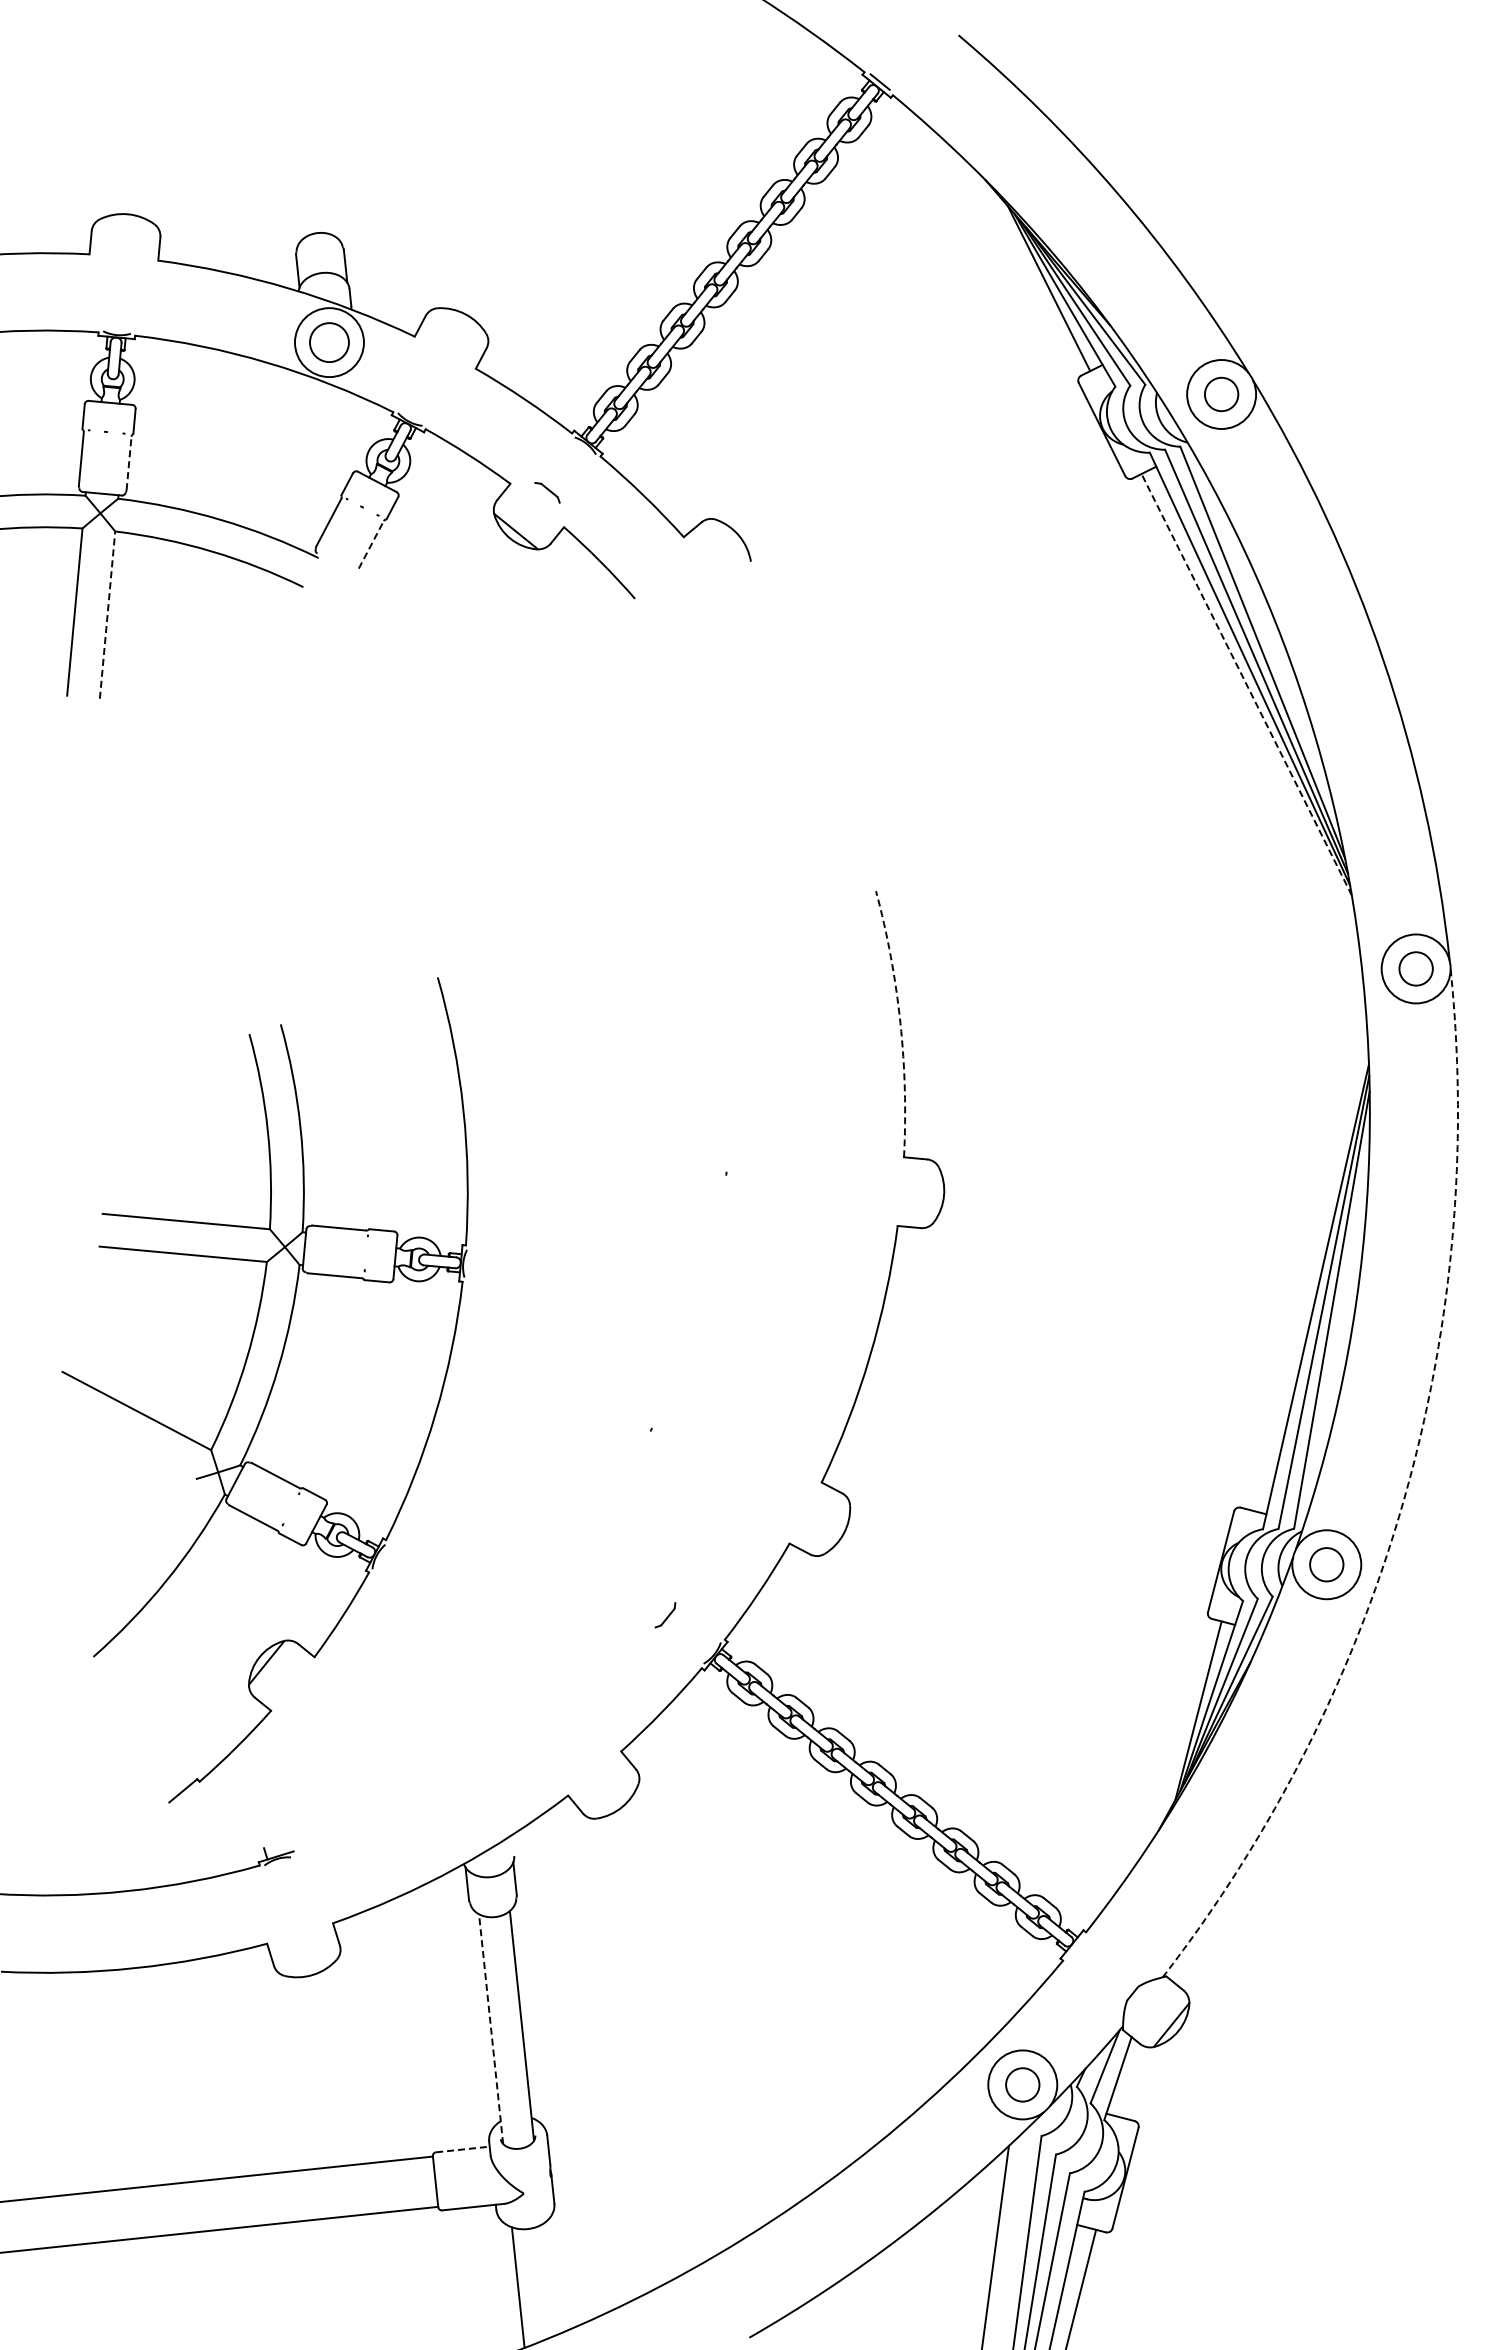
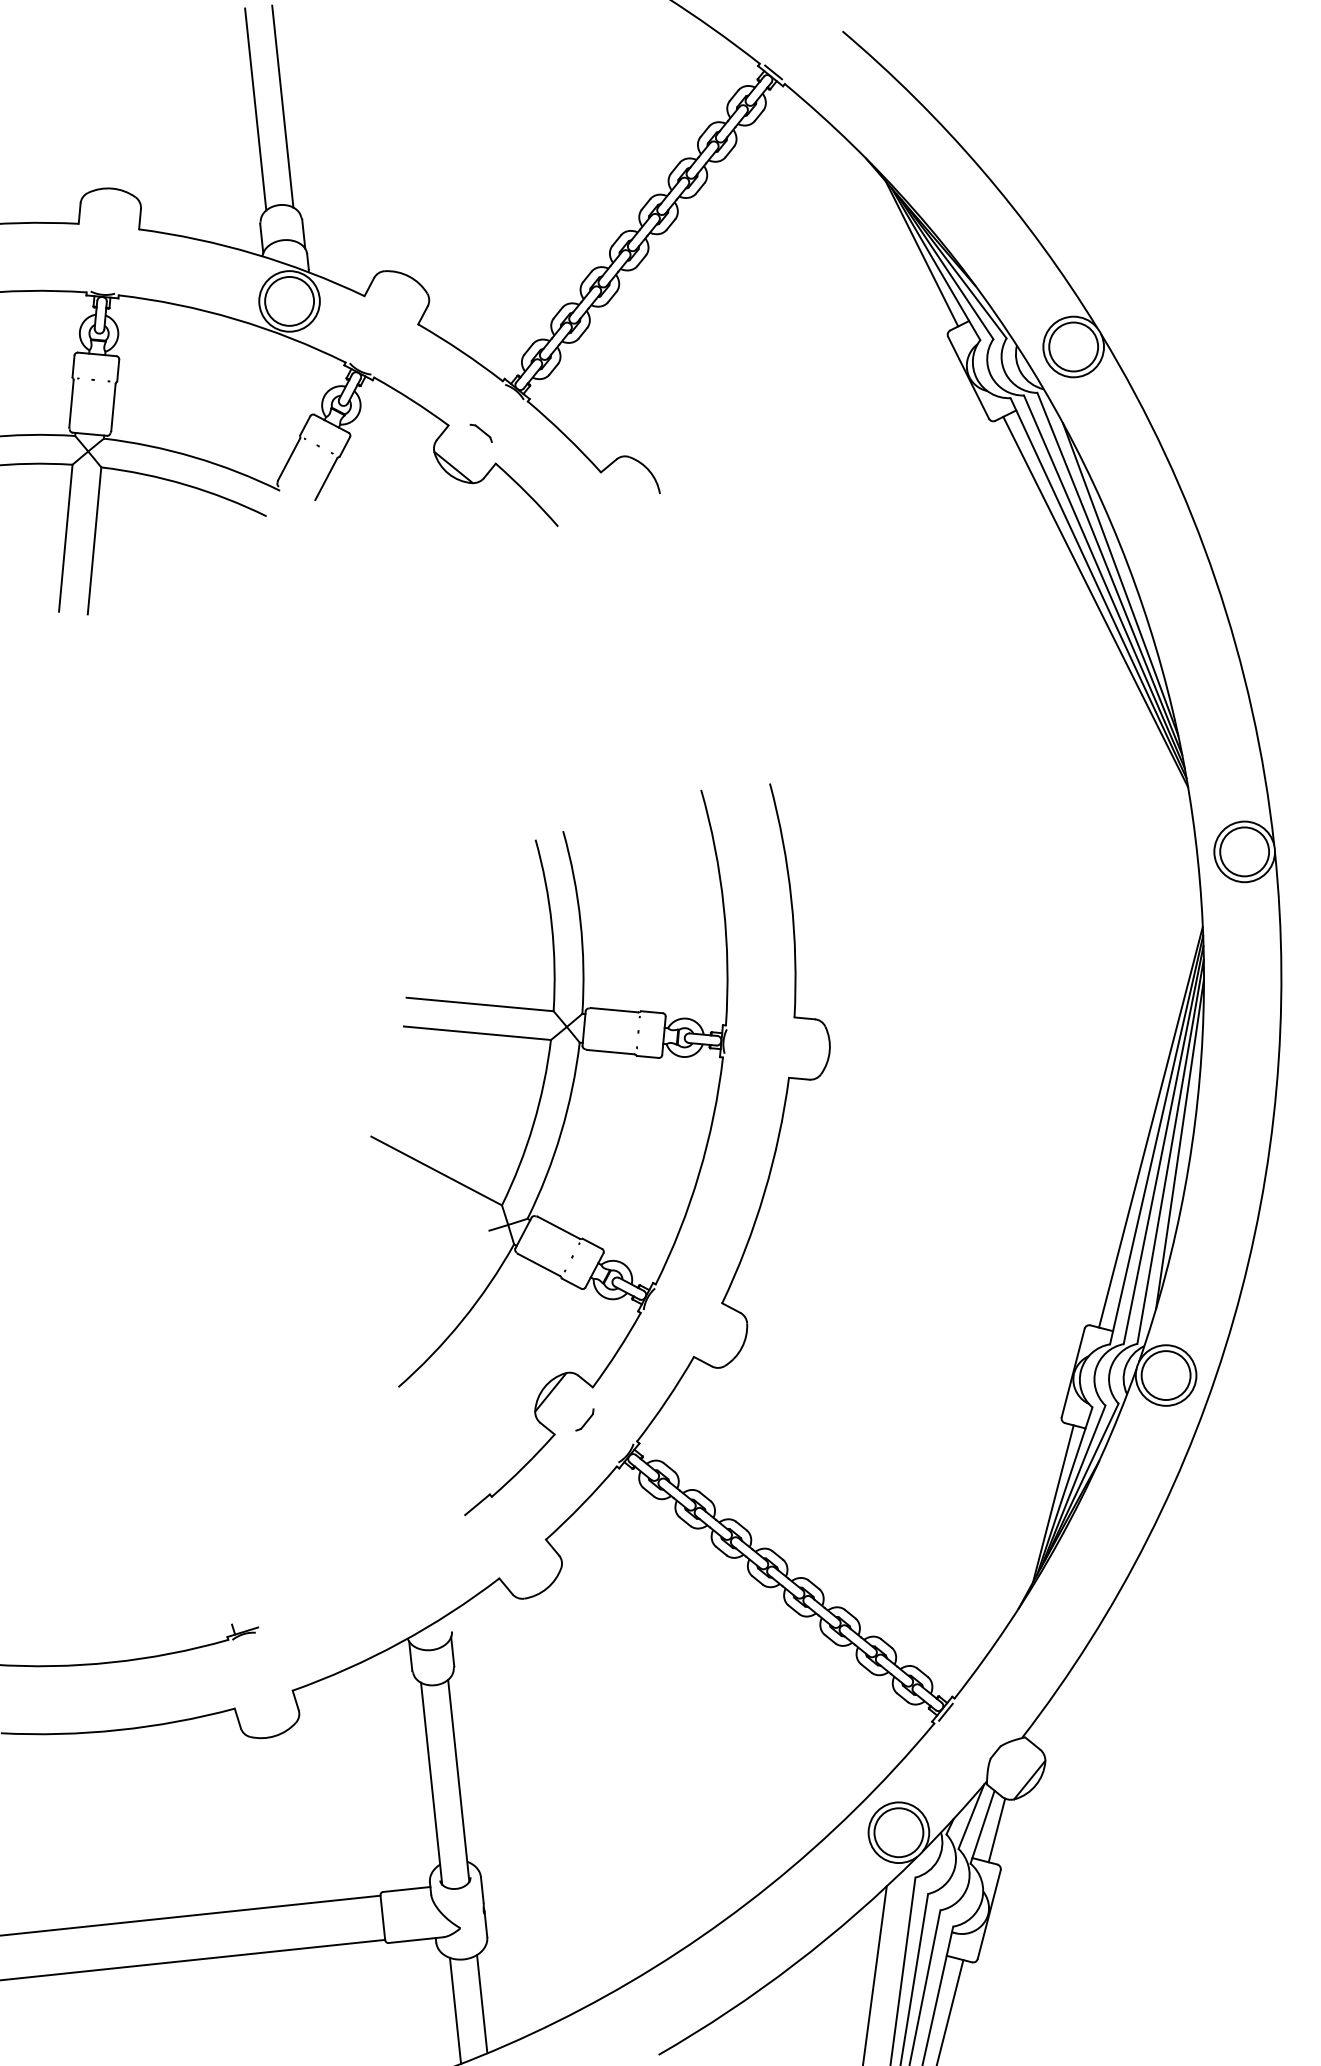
line: (321, 120) -> (282, 106), added
line: (290, 124) -> (255, 109), added
circle: (329, 342) -> (289, 301), size x1.43
circle: (1221, 394) -> (1073, 347), size x1.67
line: (129, 463) -> (113, 407), dashed -> solid
line: (371, 544) -> (326, 478), dashed -> solid
line: (107, 615) -> (94, 541), dashed -> solid
line: (1274, 658) -> (1120, 579), added
line: (1246, 684) -> (1095, 601), dashed -> solid
circle: (1415, 968) -> (1244, 851), size x1.67
arc: (900, 1023) -> (791, 899), dashed -> solid
line: (1309, 1282) -> (1150, 1127), added
line: (1342, 1300) -> (1179, 1143), added
part: (264, 1390) -> (548, 1152), moved
arc: (1403, 1501) -> (1233, 1319), dashed -> solid
circle: (1326, 1564) -> (1165, 1375), size x1.67
line: (1076, 1947) -> (946, 1711), added
line: (491, 2029) -> (431, 1784), dashed -> solid
line: (1133, 2082) -> (996, 1830), added
circle: (1022, 2084) -> (898, 1832), size x1.67
line: (462, 2149) -> (406, 1889), dashed -> solid
line: (548, 2279) -> (482, 2003), added

